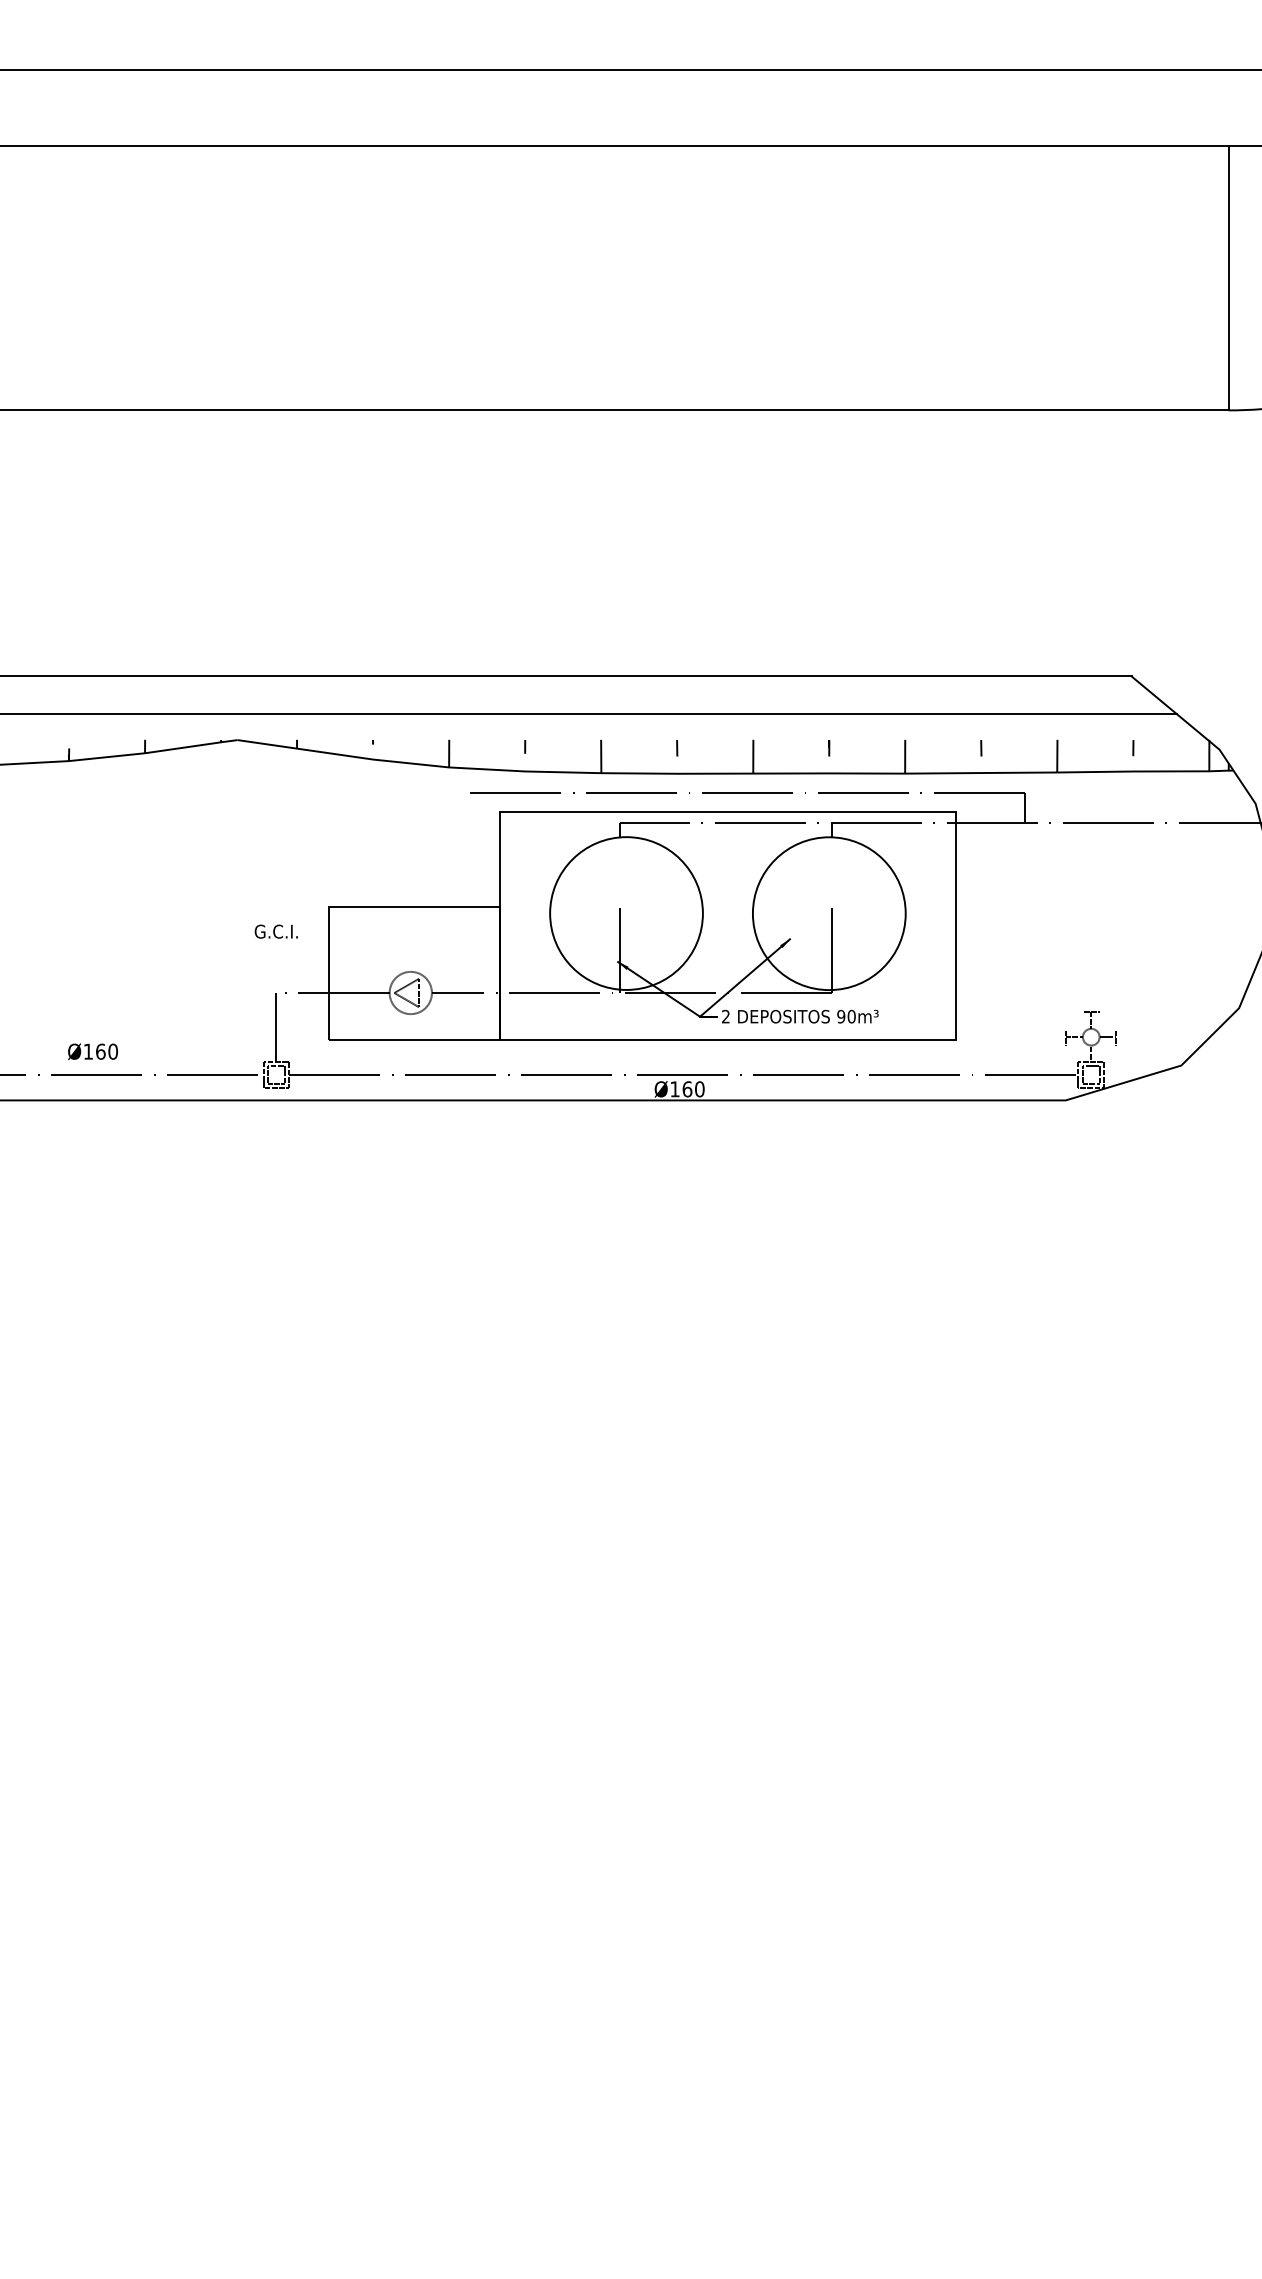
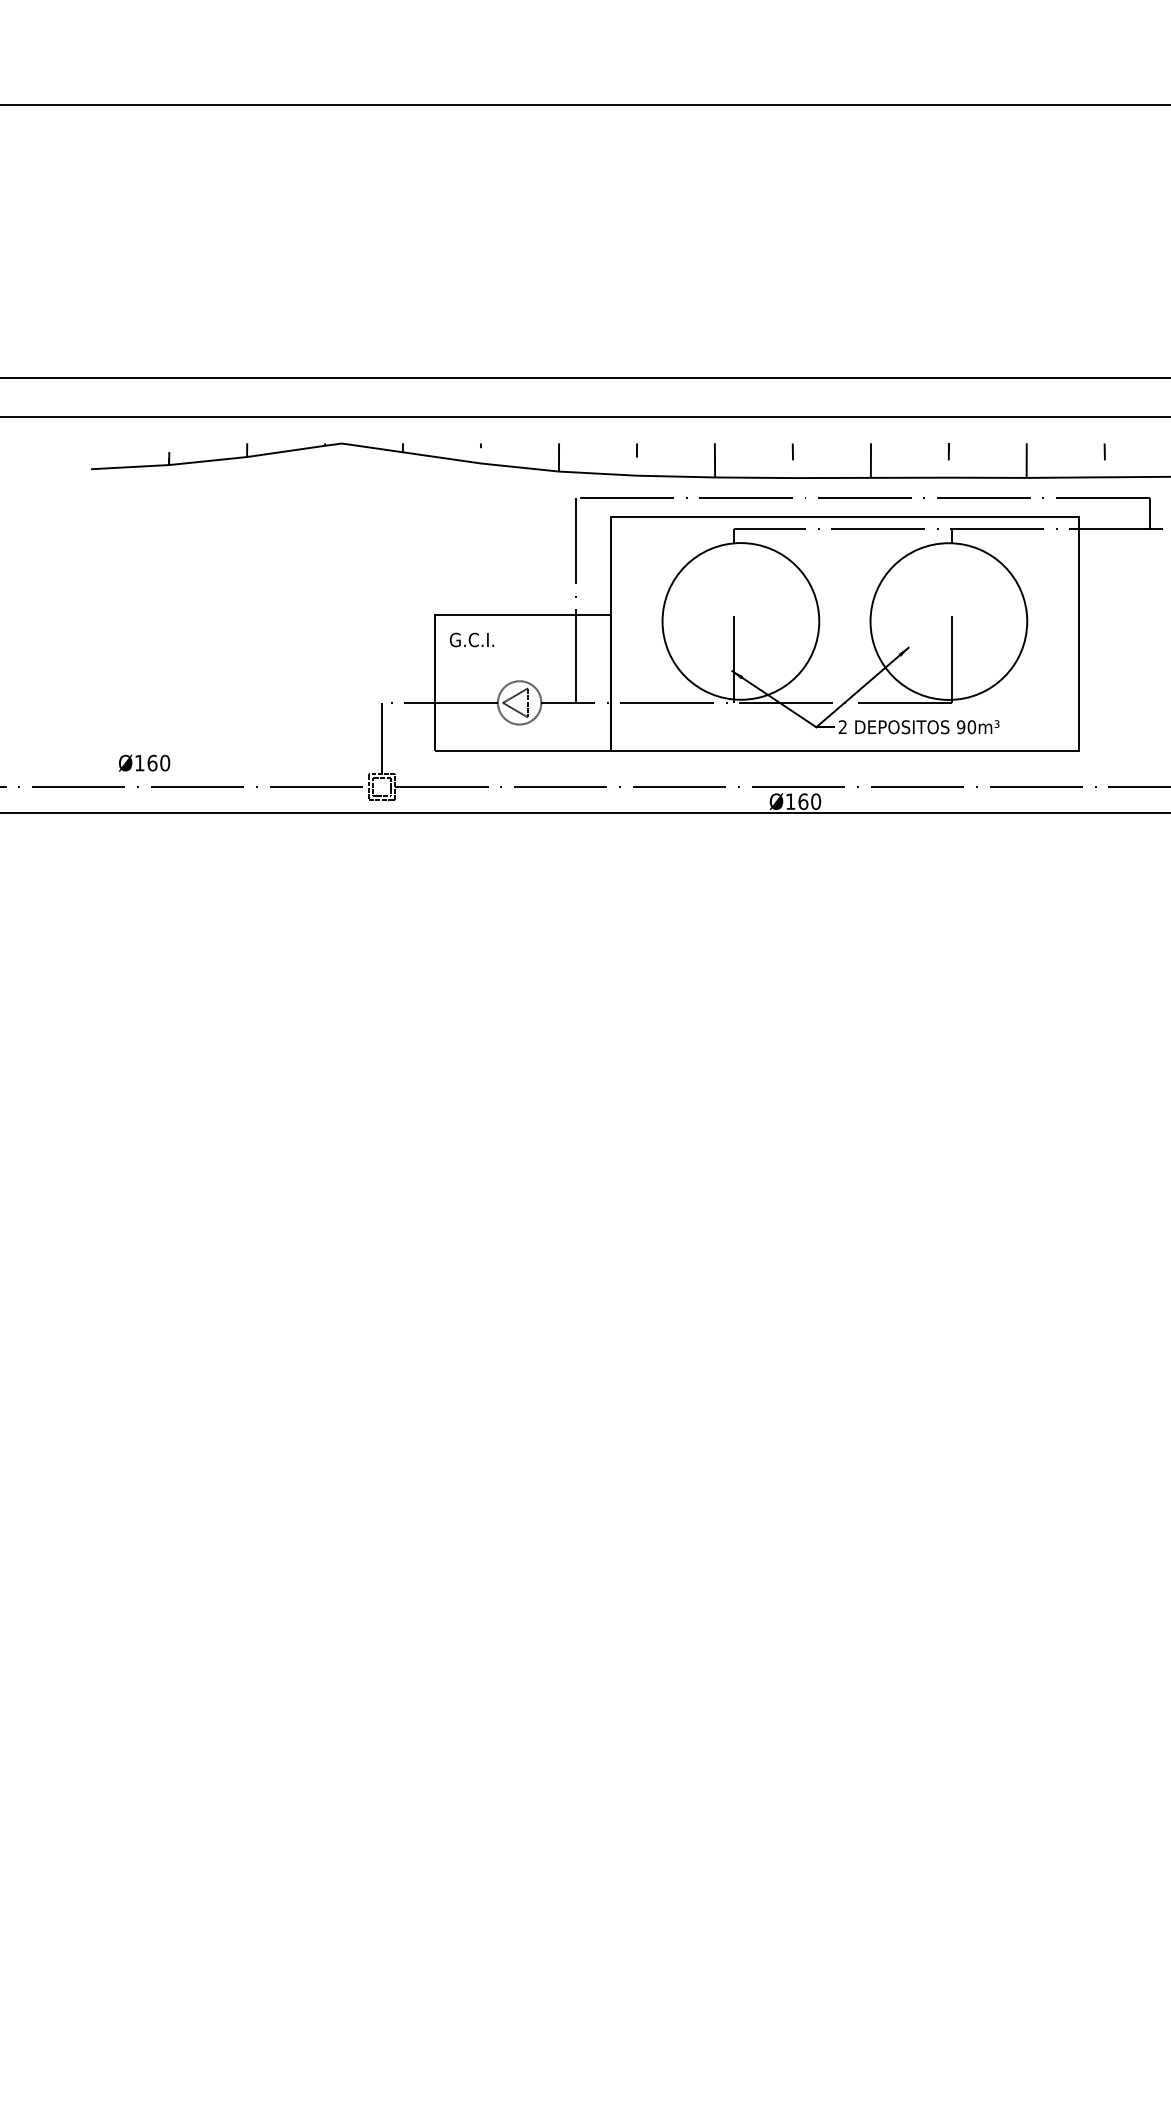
line: (466, 893) -> (576, 600), added
text: (275, 931) -> (471, 639), moved
text: (93, 1051) -> (145, 762), moved

